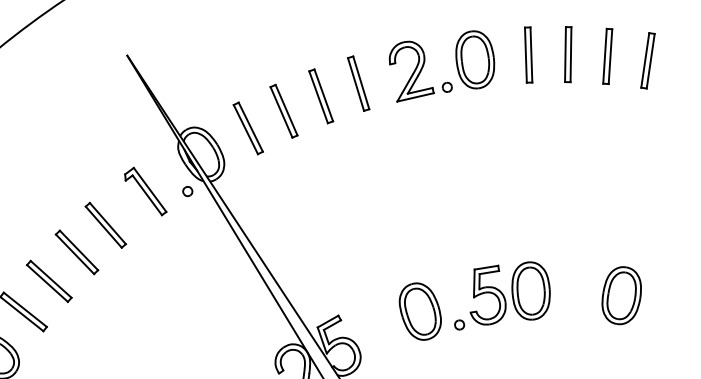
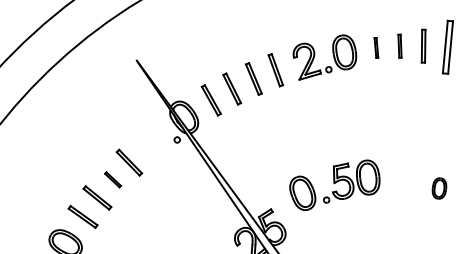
part: (567, 53) -> (399, 45), size x0.7
part: (528, 54) -> (376, 47), size x0.6
part: (647, 60) -> (447, 47), size x1.6
part: (146, 190) -> (152, 140), removed
part: (76, 251) -> (112, 179), size x0.6
part: (621, 295) -> (439, 188), size x0.6
part: (474, 299) -> (334, 184), moved

